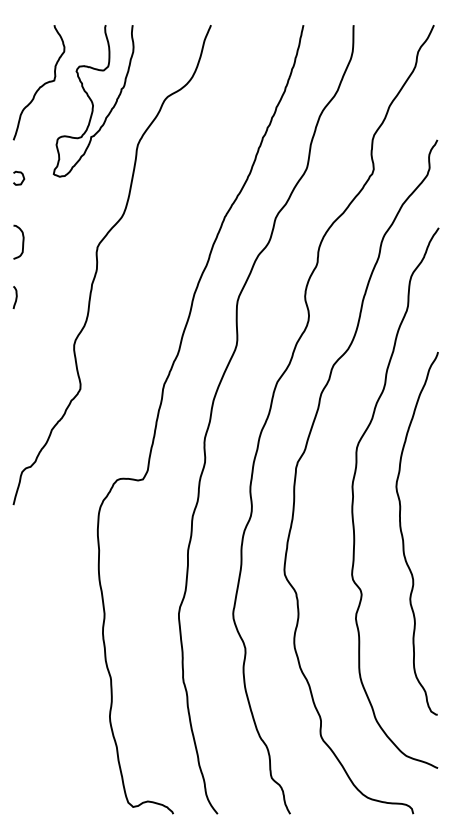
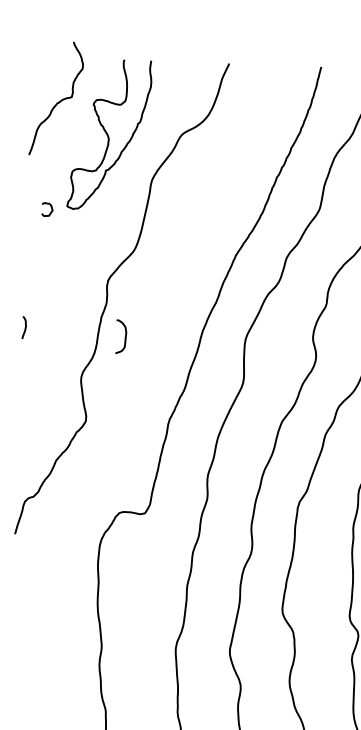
curve: (39, 86) -> (56, 102), moved
curve: (22, 177) -> (50, 208), moved
curve: (22, 241) -> (125, 336), moved

